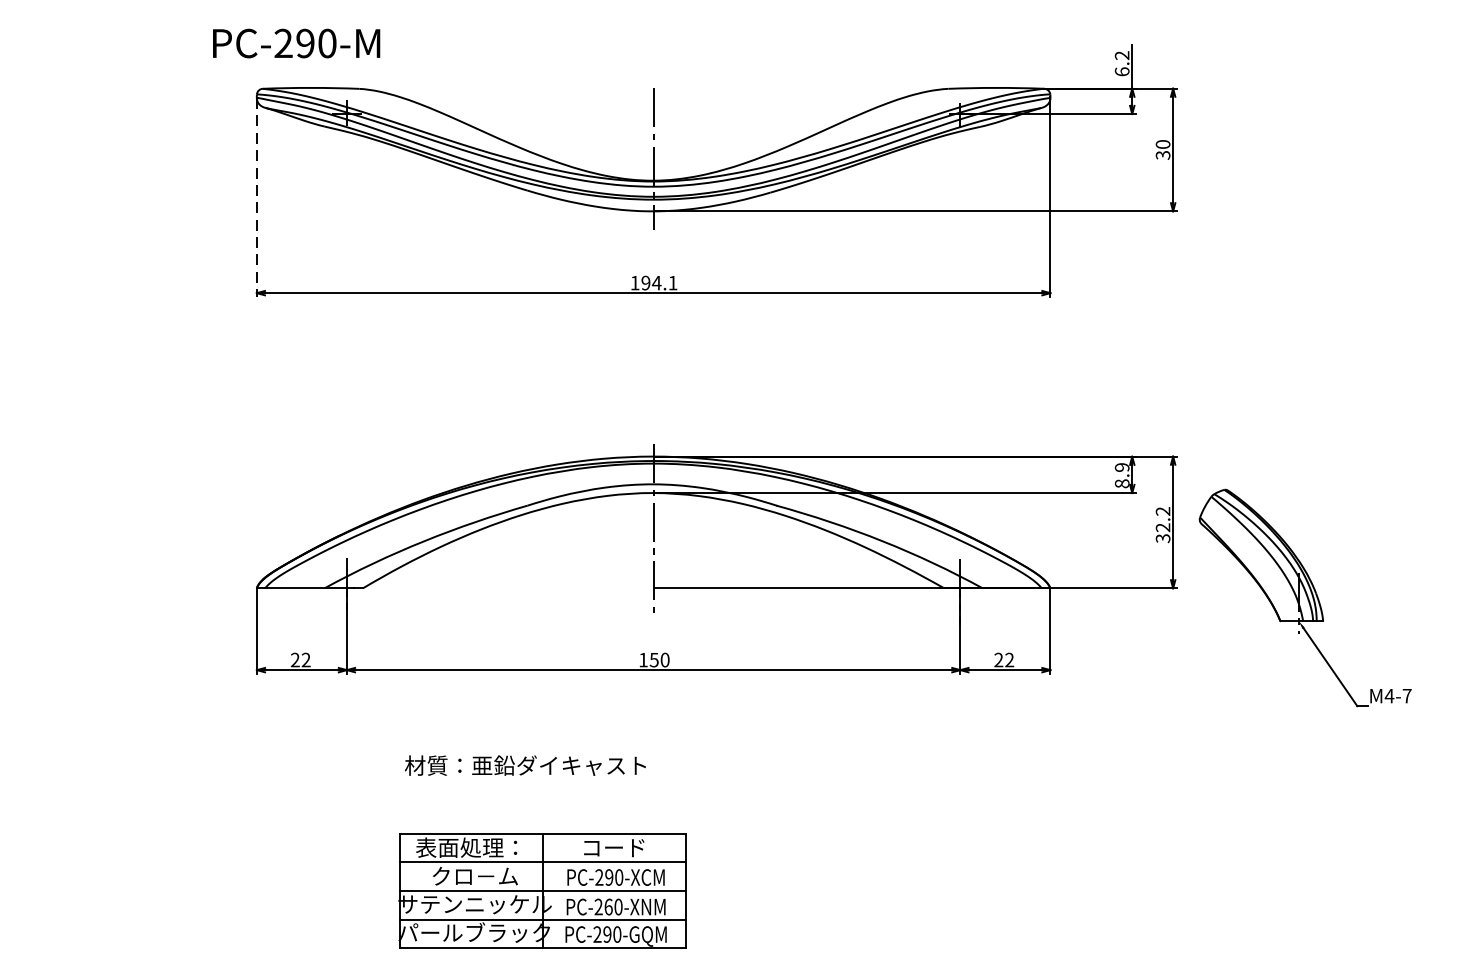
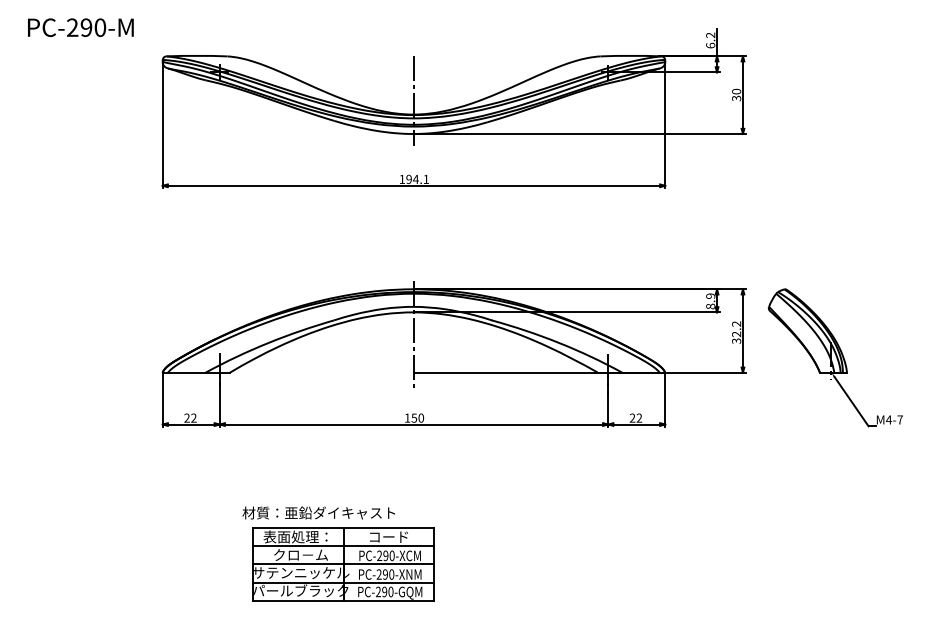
text: (296, 43) -> (80, 27), moved
line: (256, 197) -> (162, 125), dashed -> solid
part: (1305, 597) -> (835, 357), moved
text: (524, 764) -> (318, 512), moved
text: (608, 906) -> (385, 574), PC-260-XNM -> PC-290-XNM

